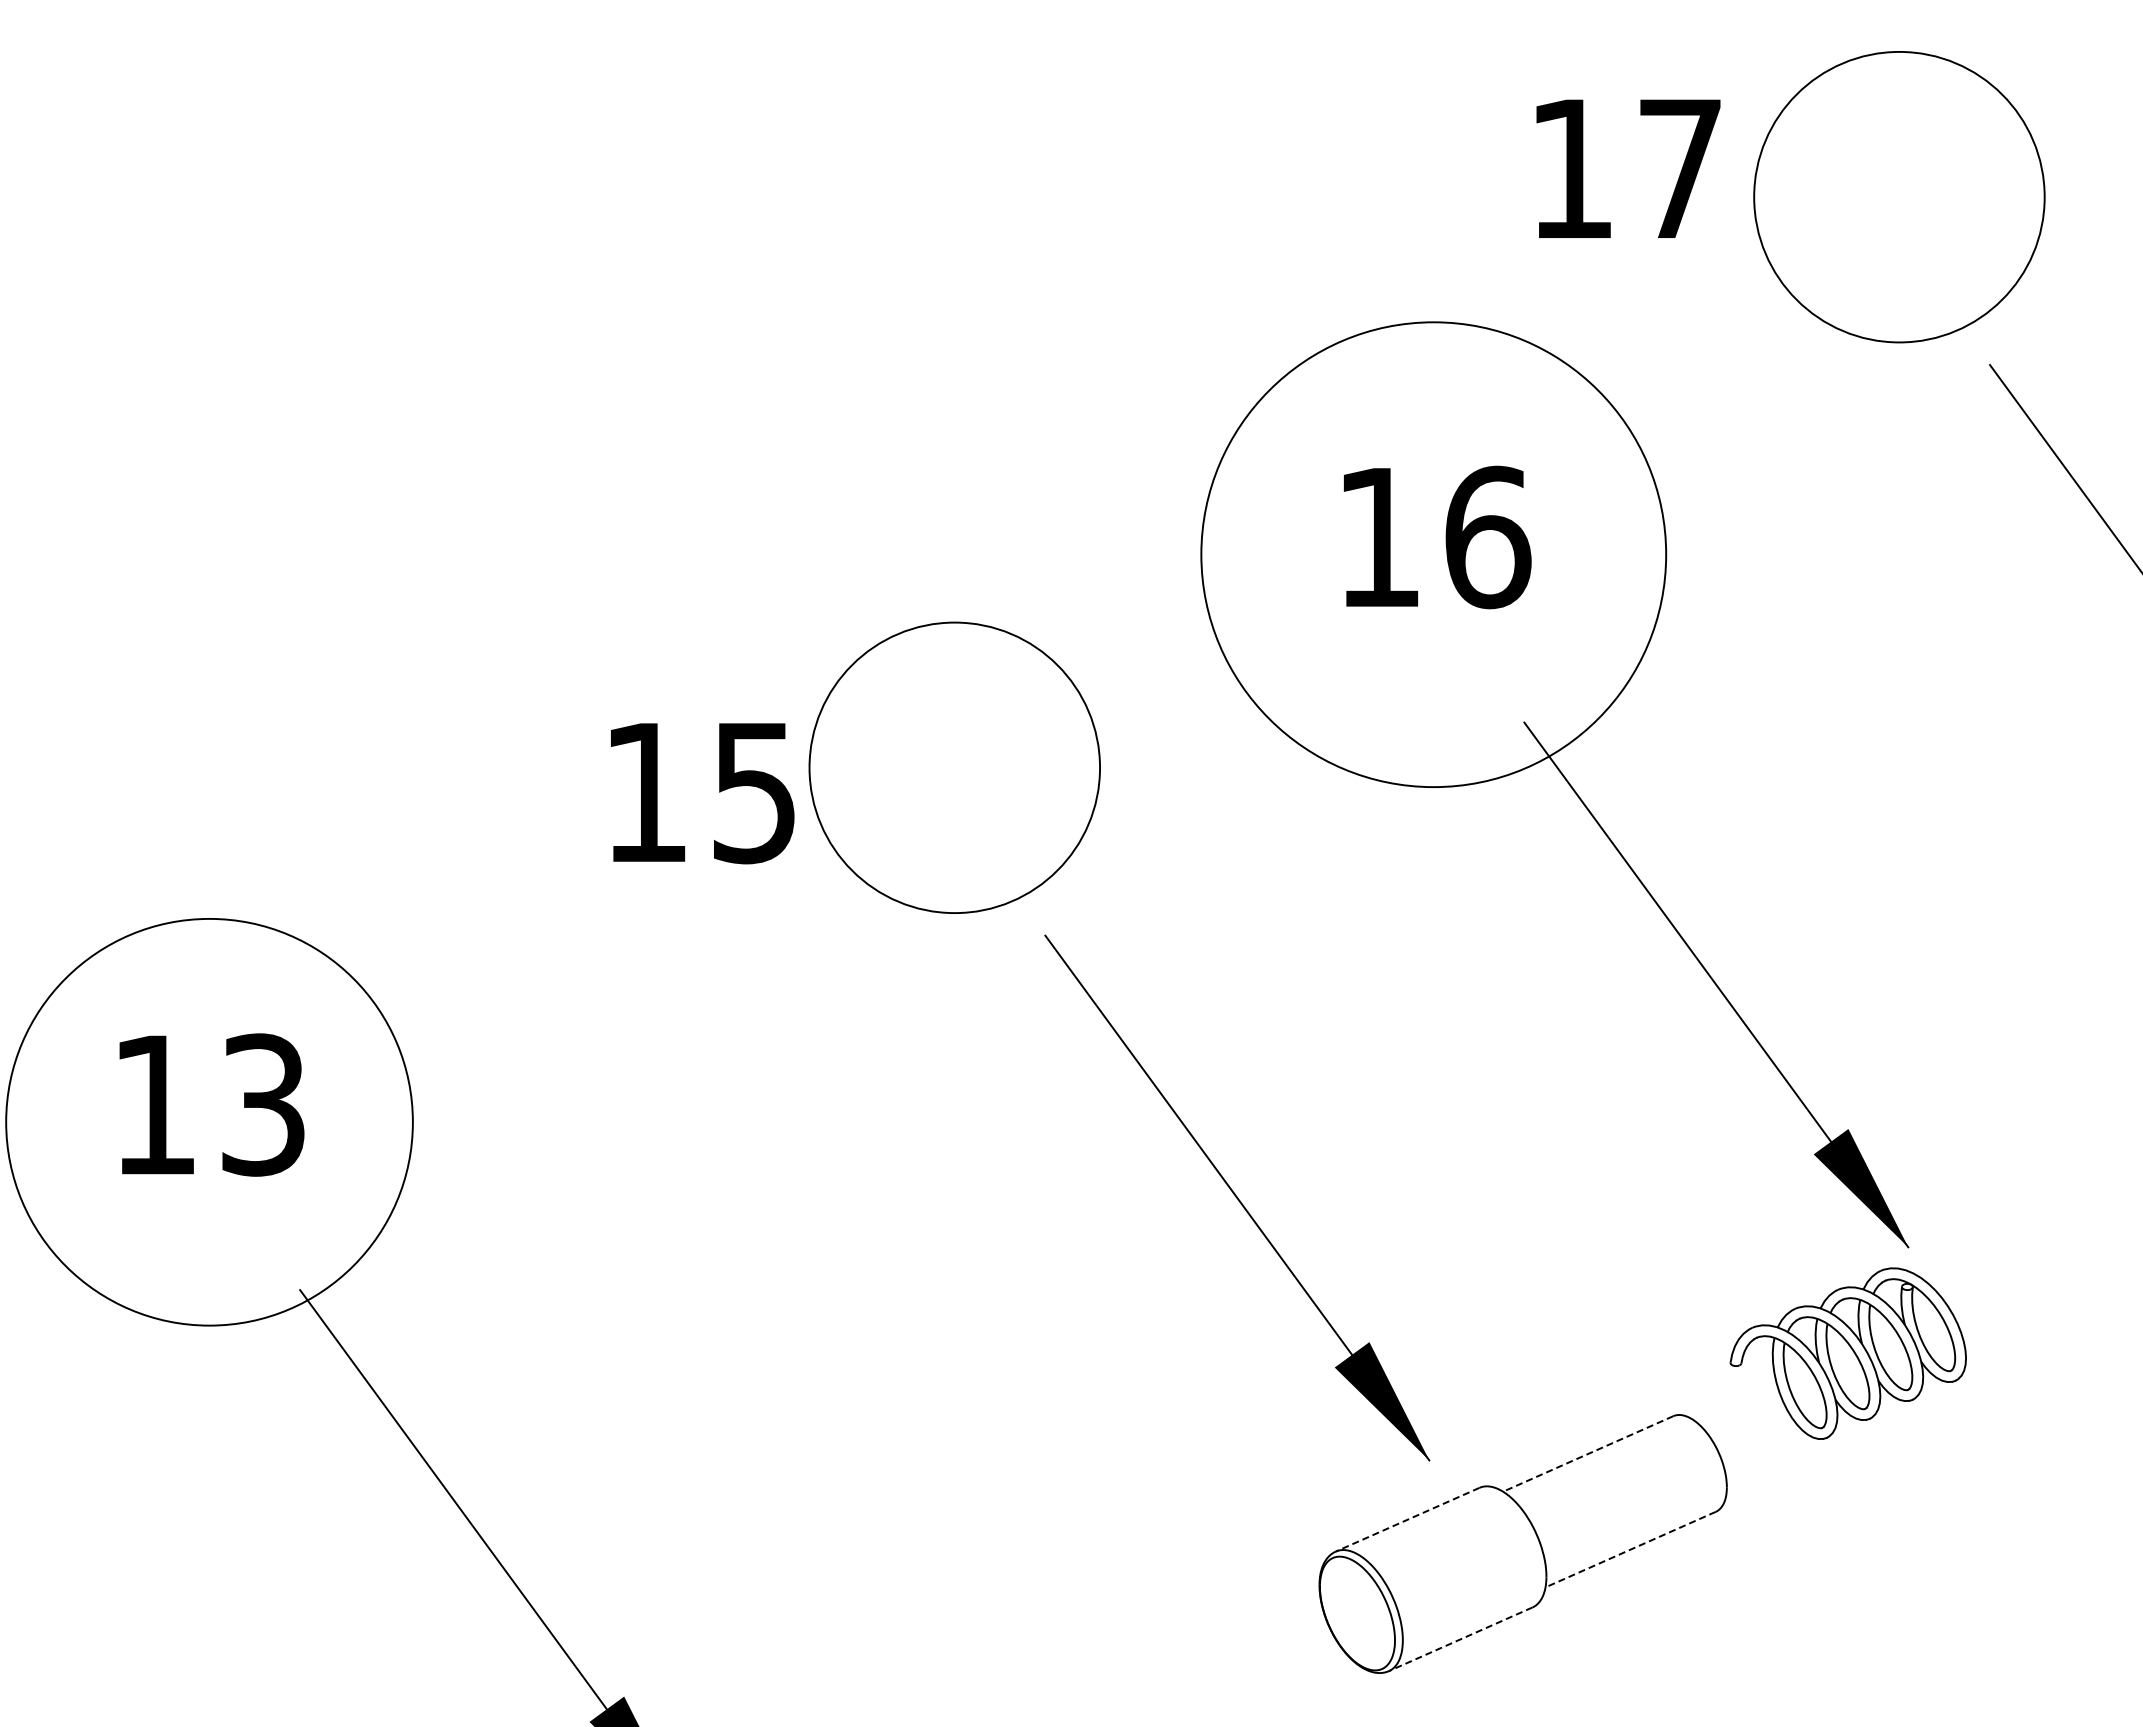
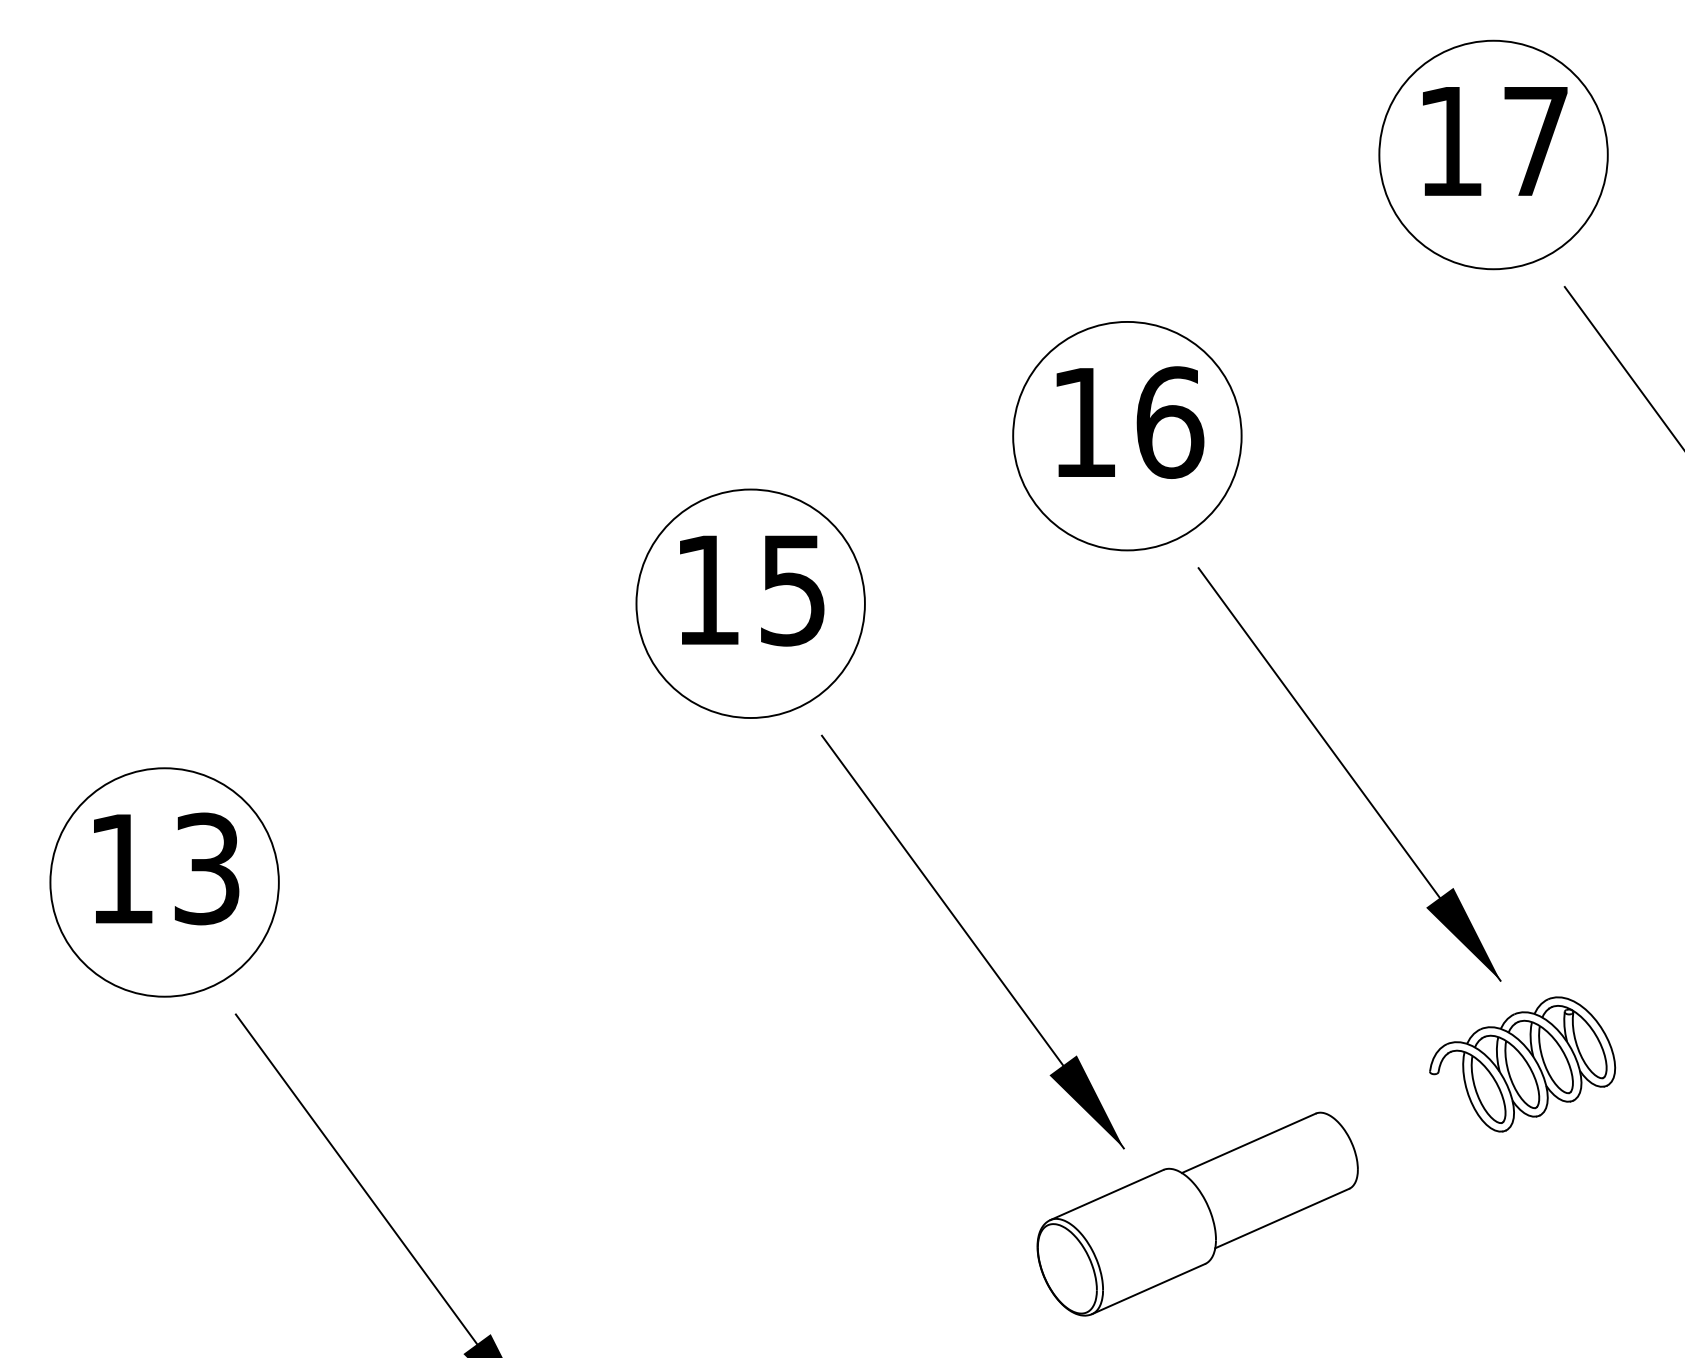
text: (1628, 168) -> (1495, 141), moved
circle: (1433, 554) -> (1127, 436), size x0.62
text: (702, 793) -> (752, 590), moved
circle: (209, 1122) -> (164, 882), size x0.71
part: (1847, 1353) -> (1521, 1064), moved
line: (1587, 1454) -> (1248, 1143), dashed -> solid
line: (1407, 1519) -> (1106, 1194), dashed -> solid
line: (1630, 1549) -> (1282, 1218), dashed -> solid
line: (1460, 1639) -> (1148, 1289), dashed -> solid

